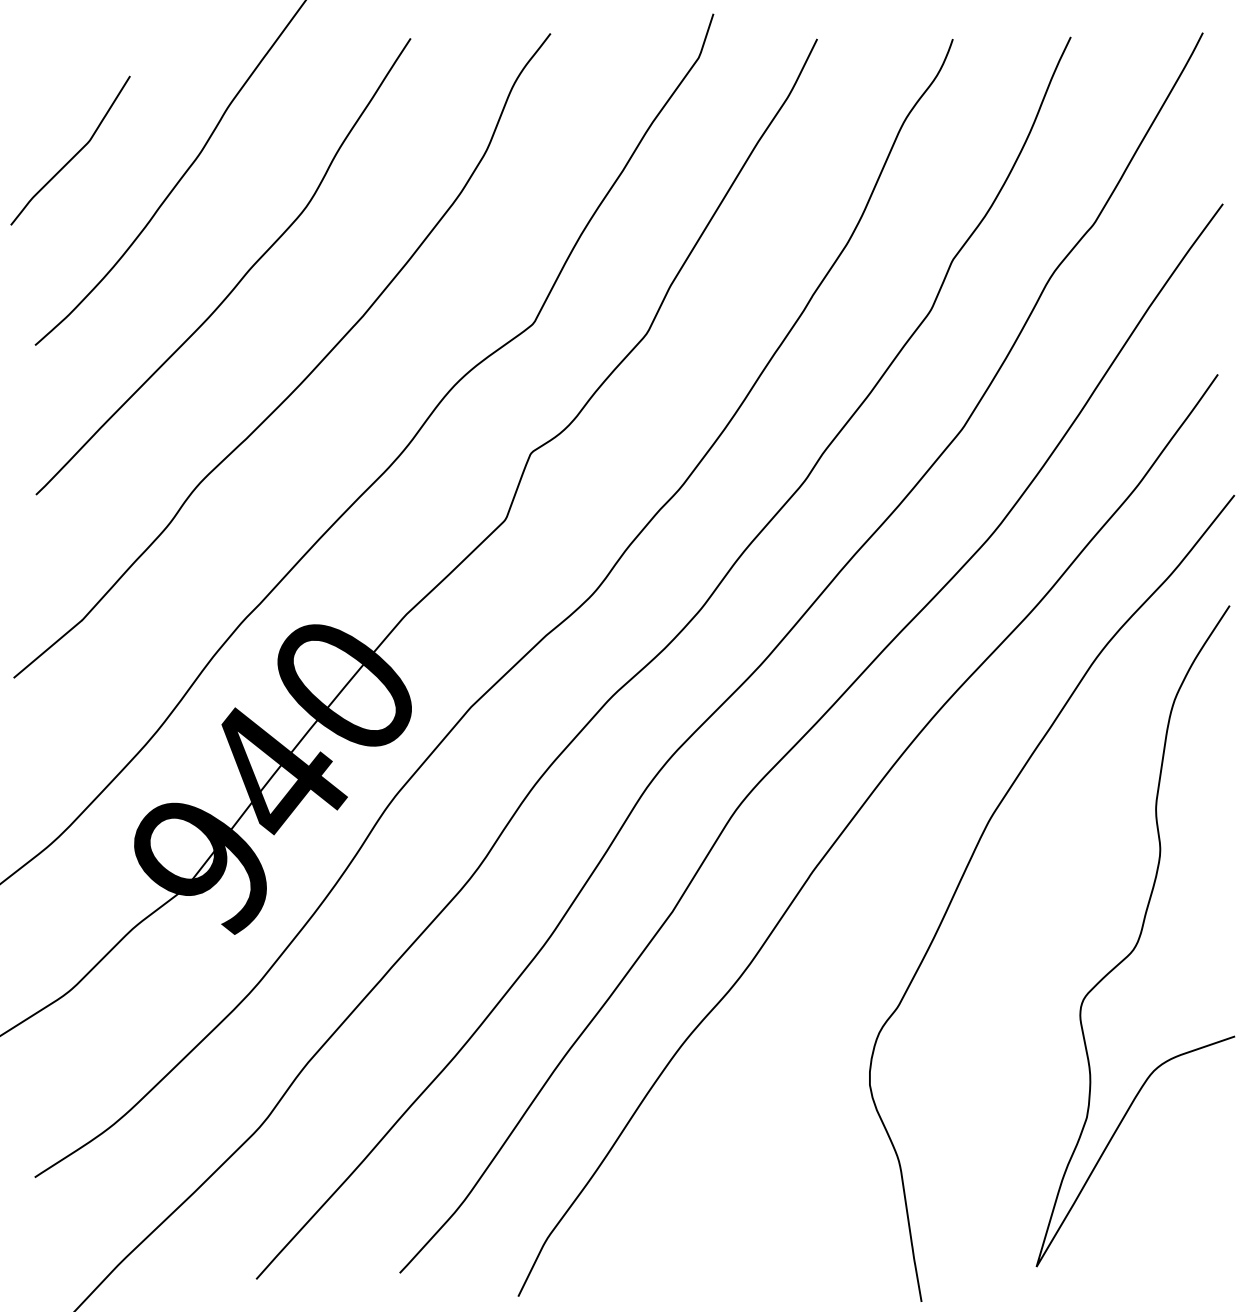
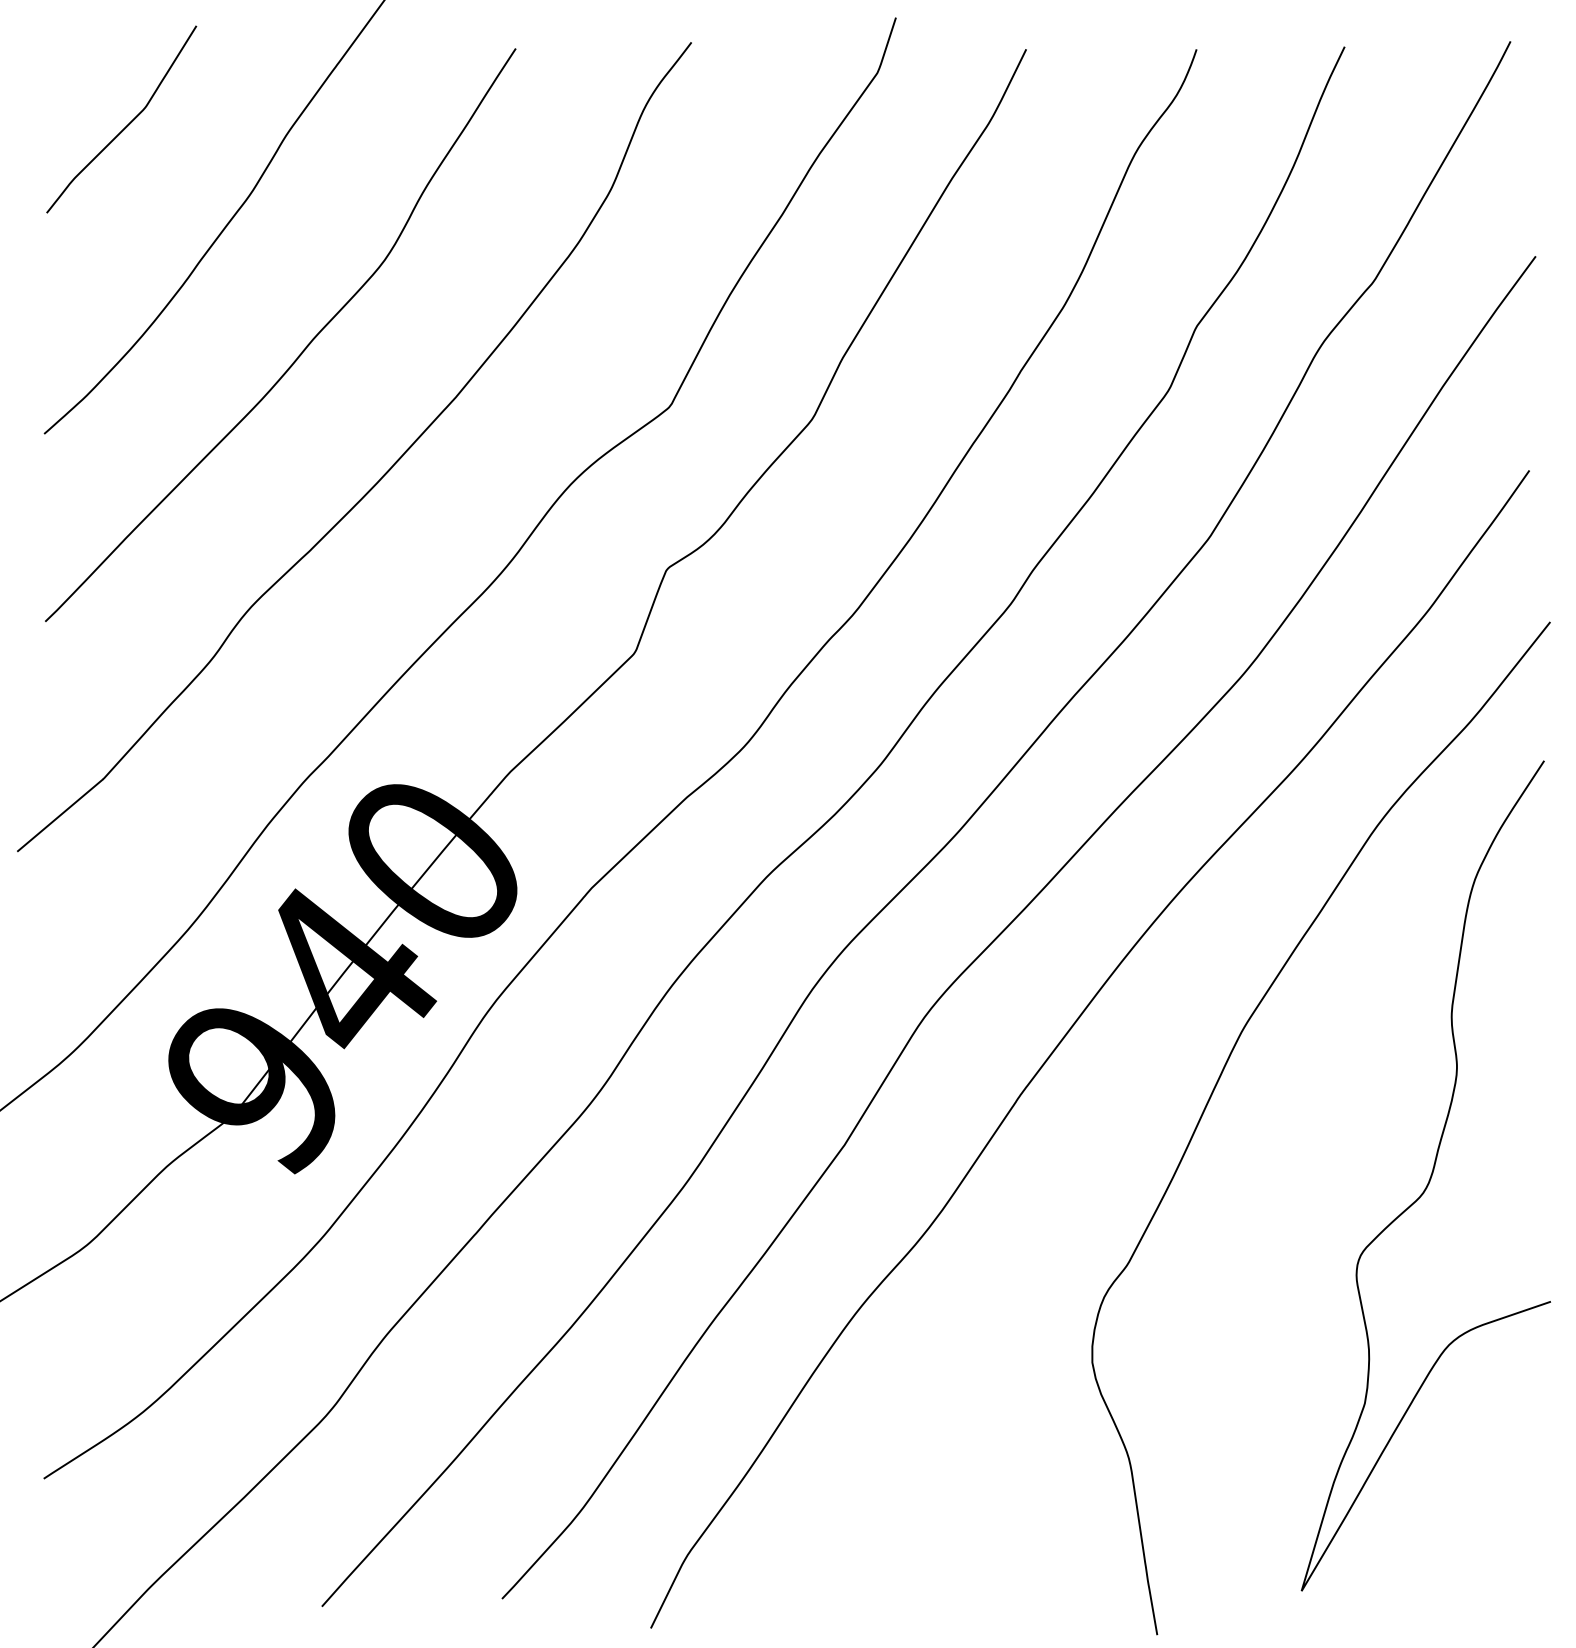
curve: (75, 154) -> (127, 124), moved

